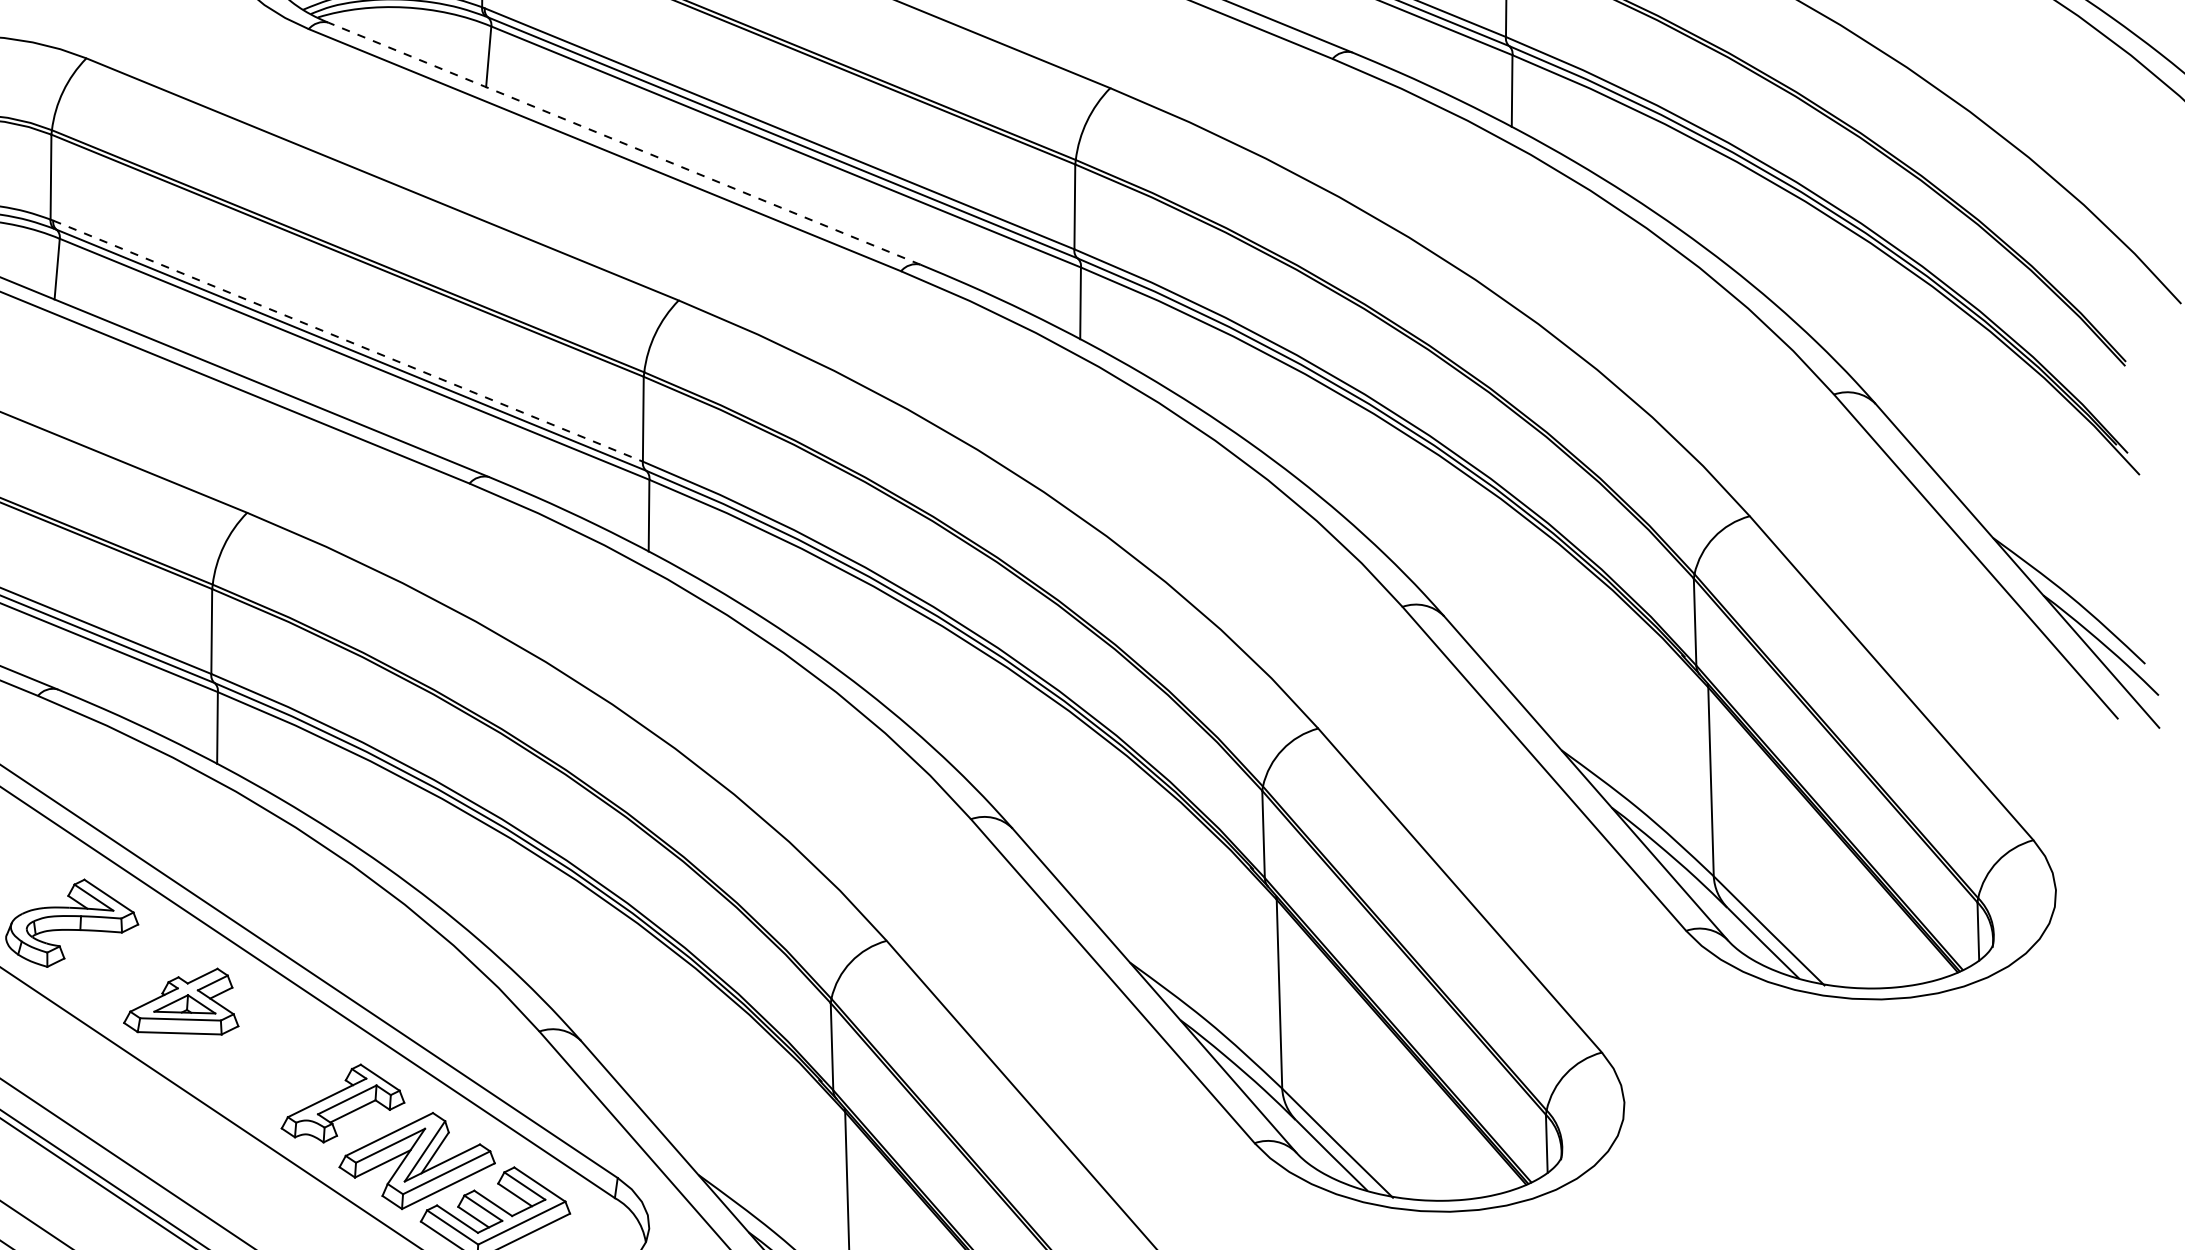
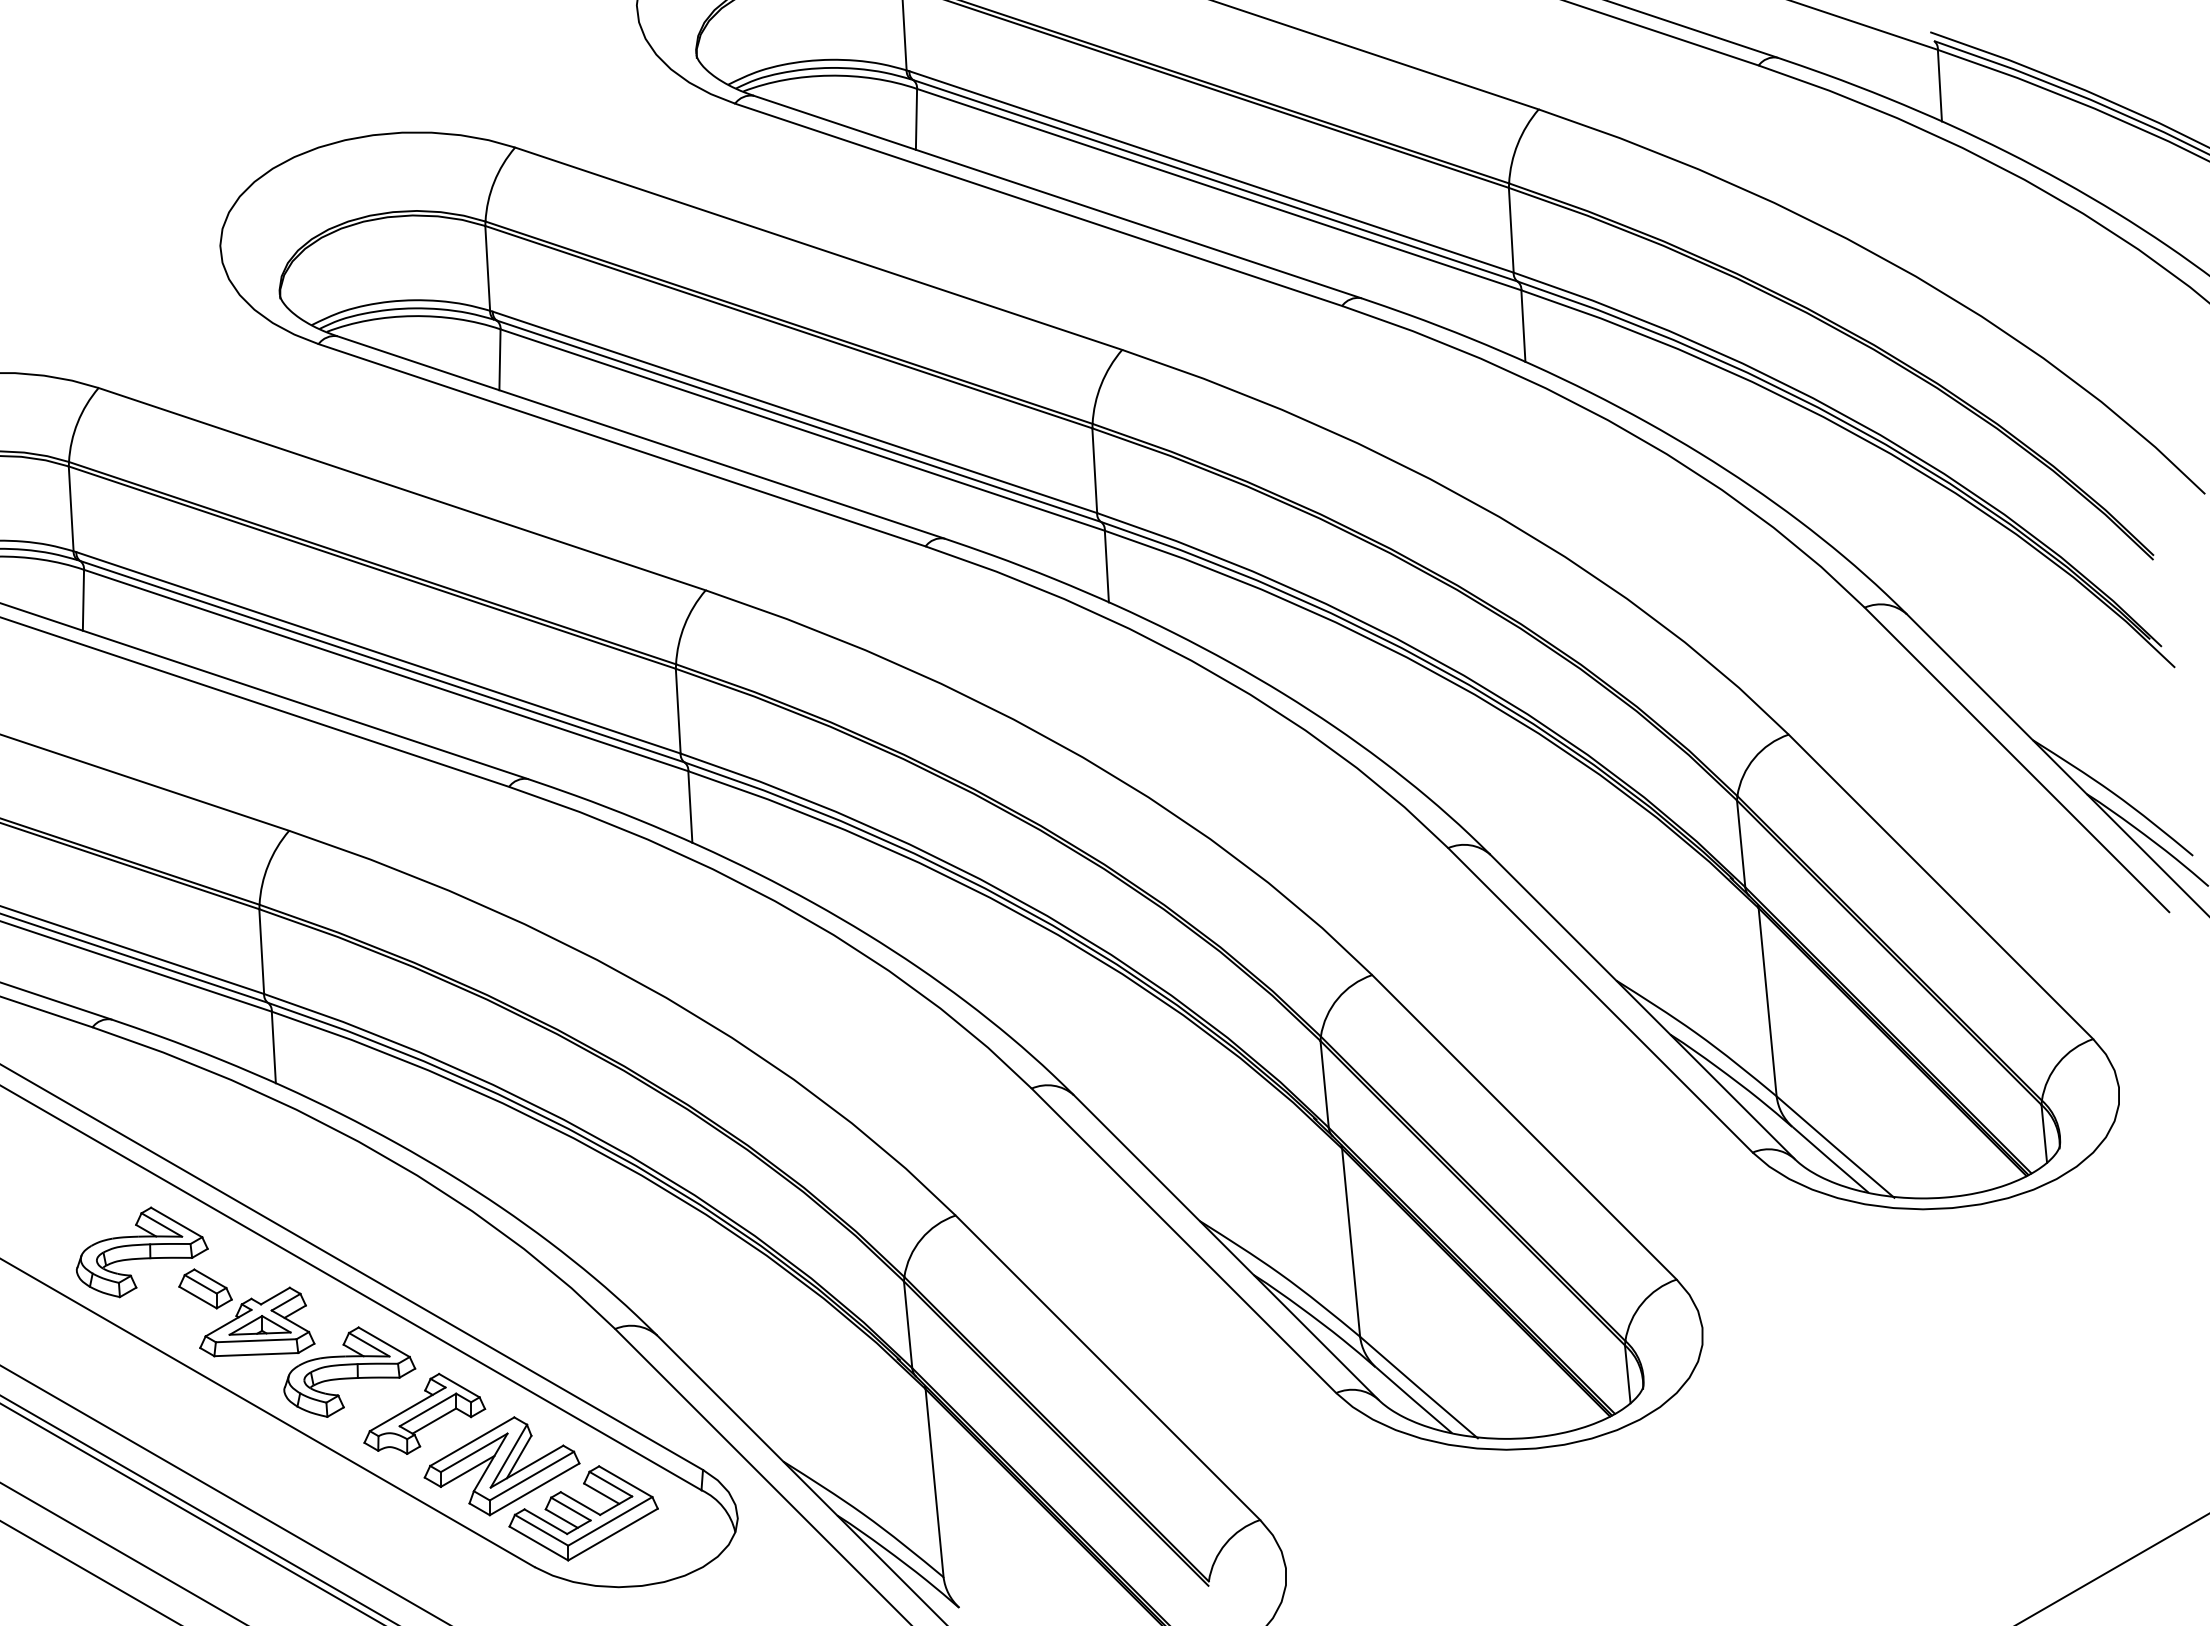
line: (623, 143) -> (640, 437), dashed -> solid
line: (348, 341) -> (378, 653), dashed -> solid
part: (133, 963) -> (205, 1288), added
part: (271, 1056) -> (349, 1371), added

